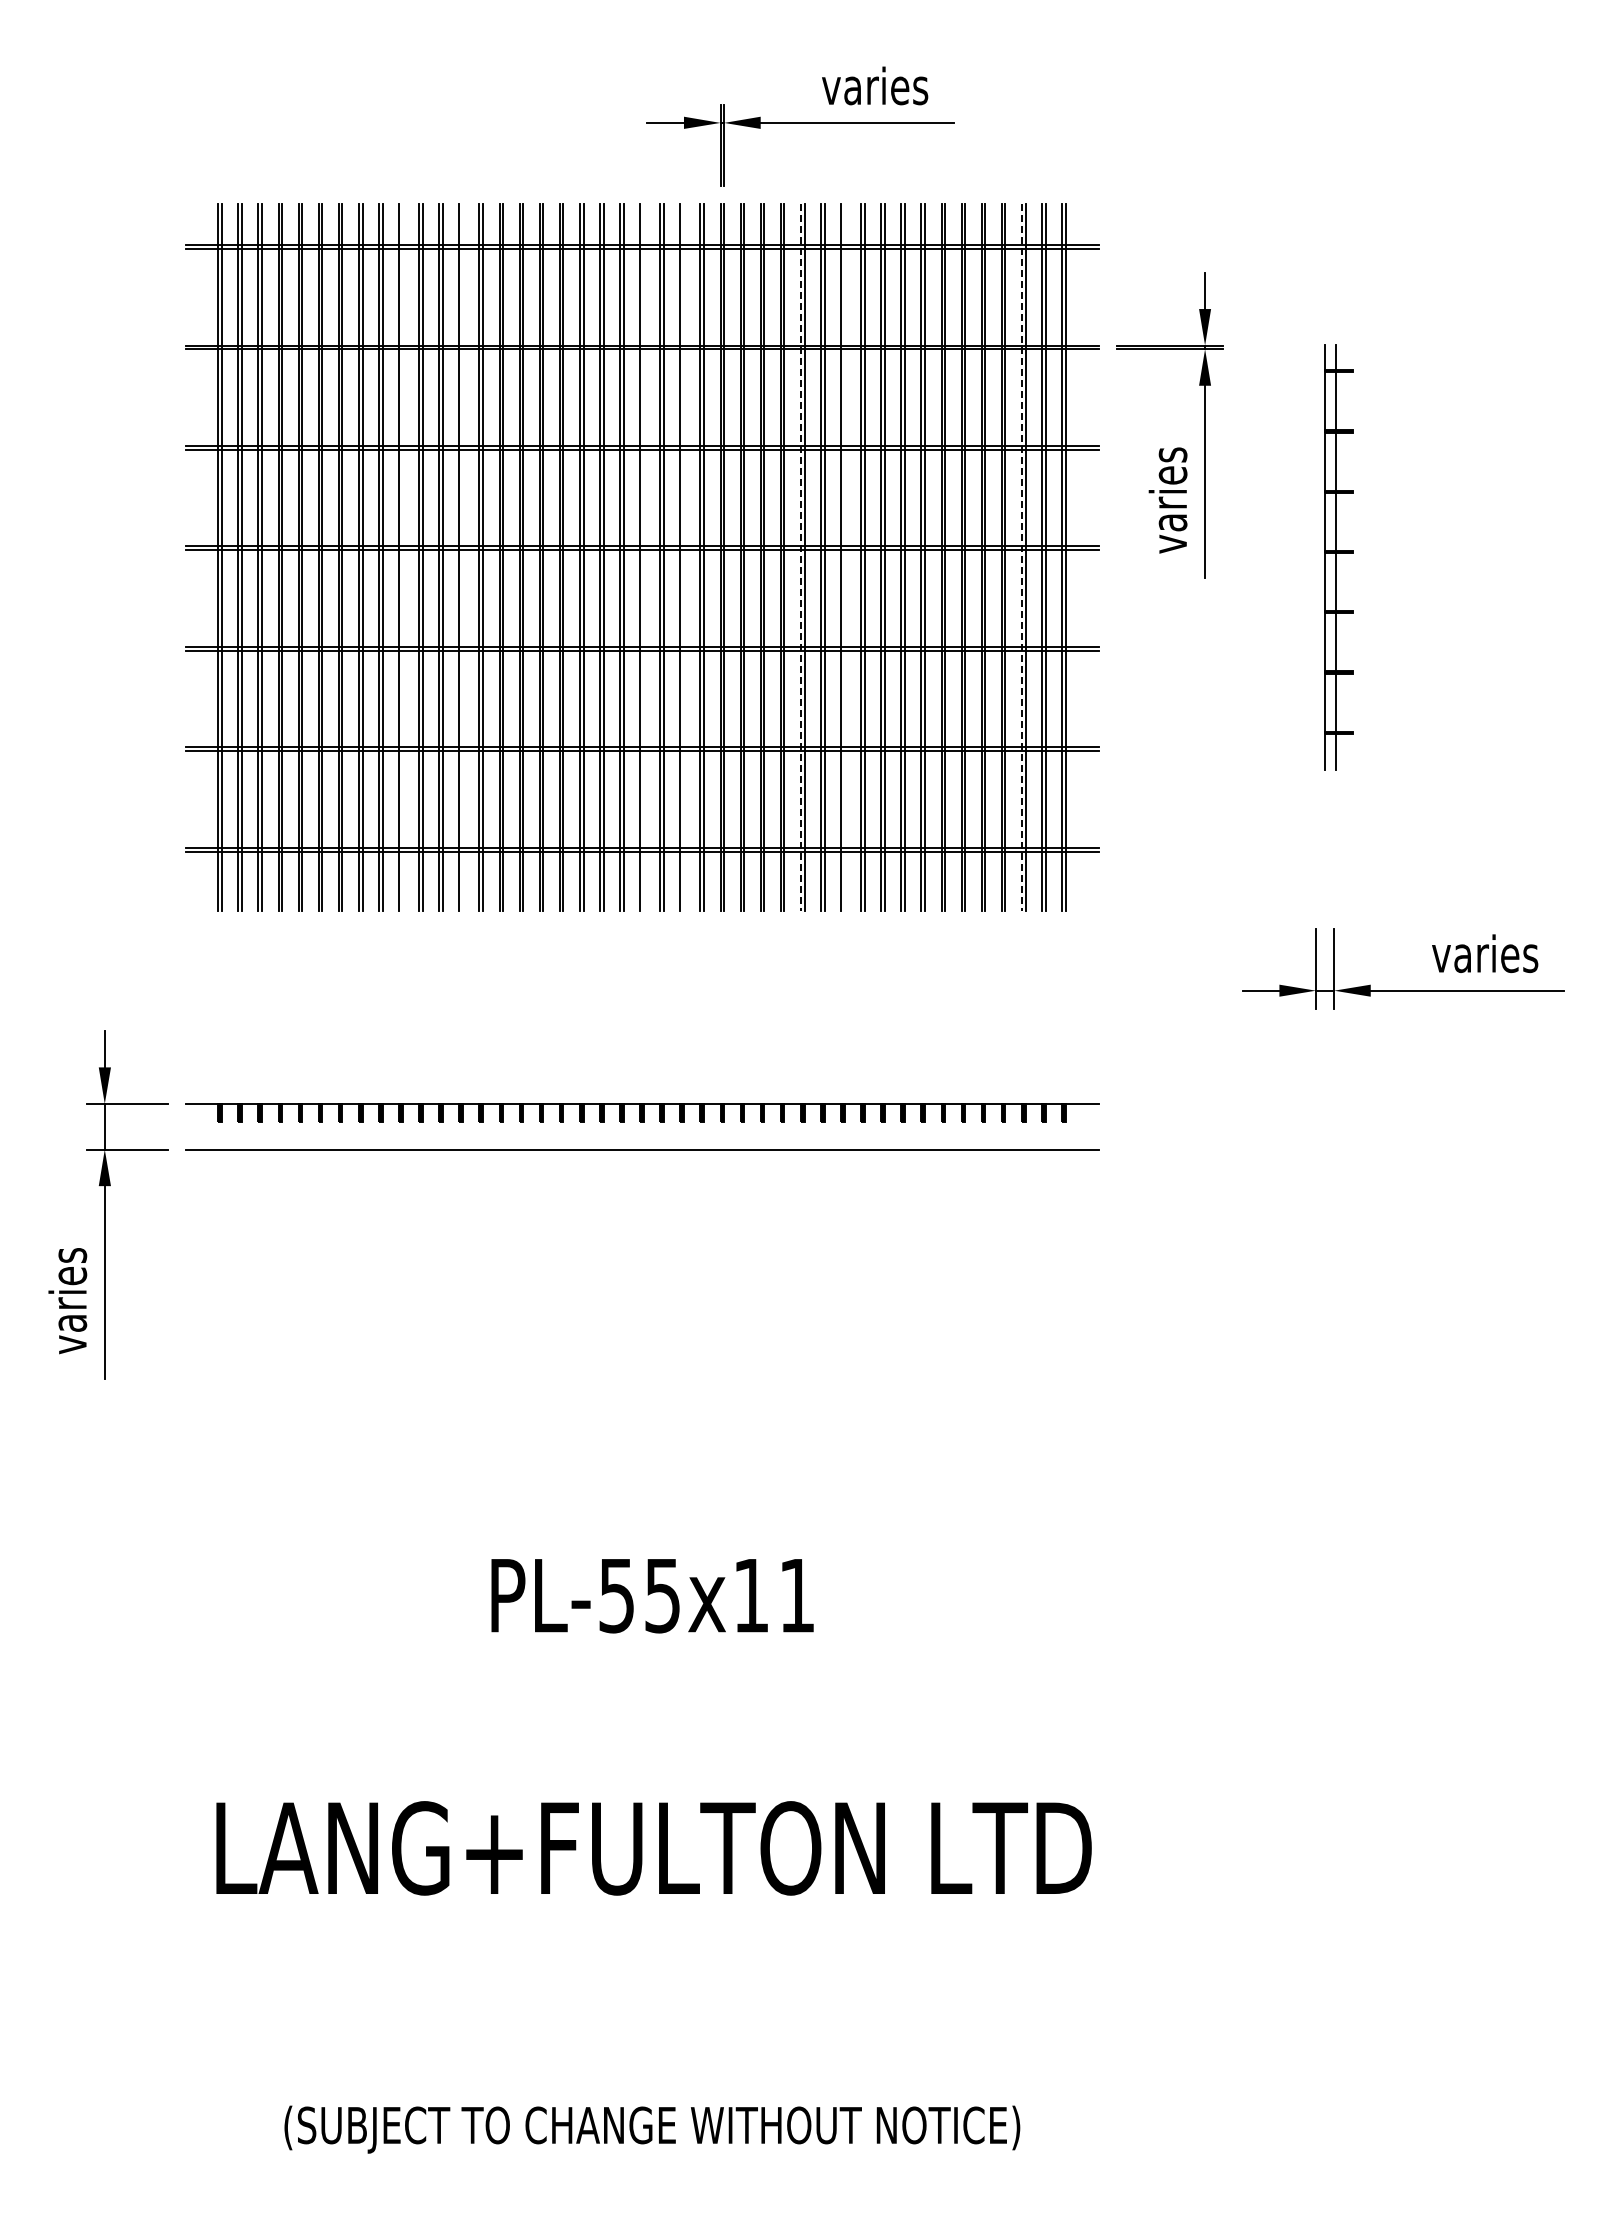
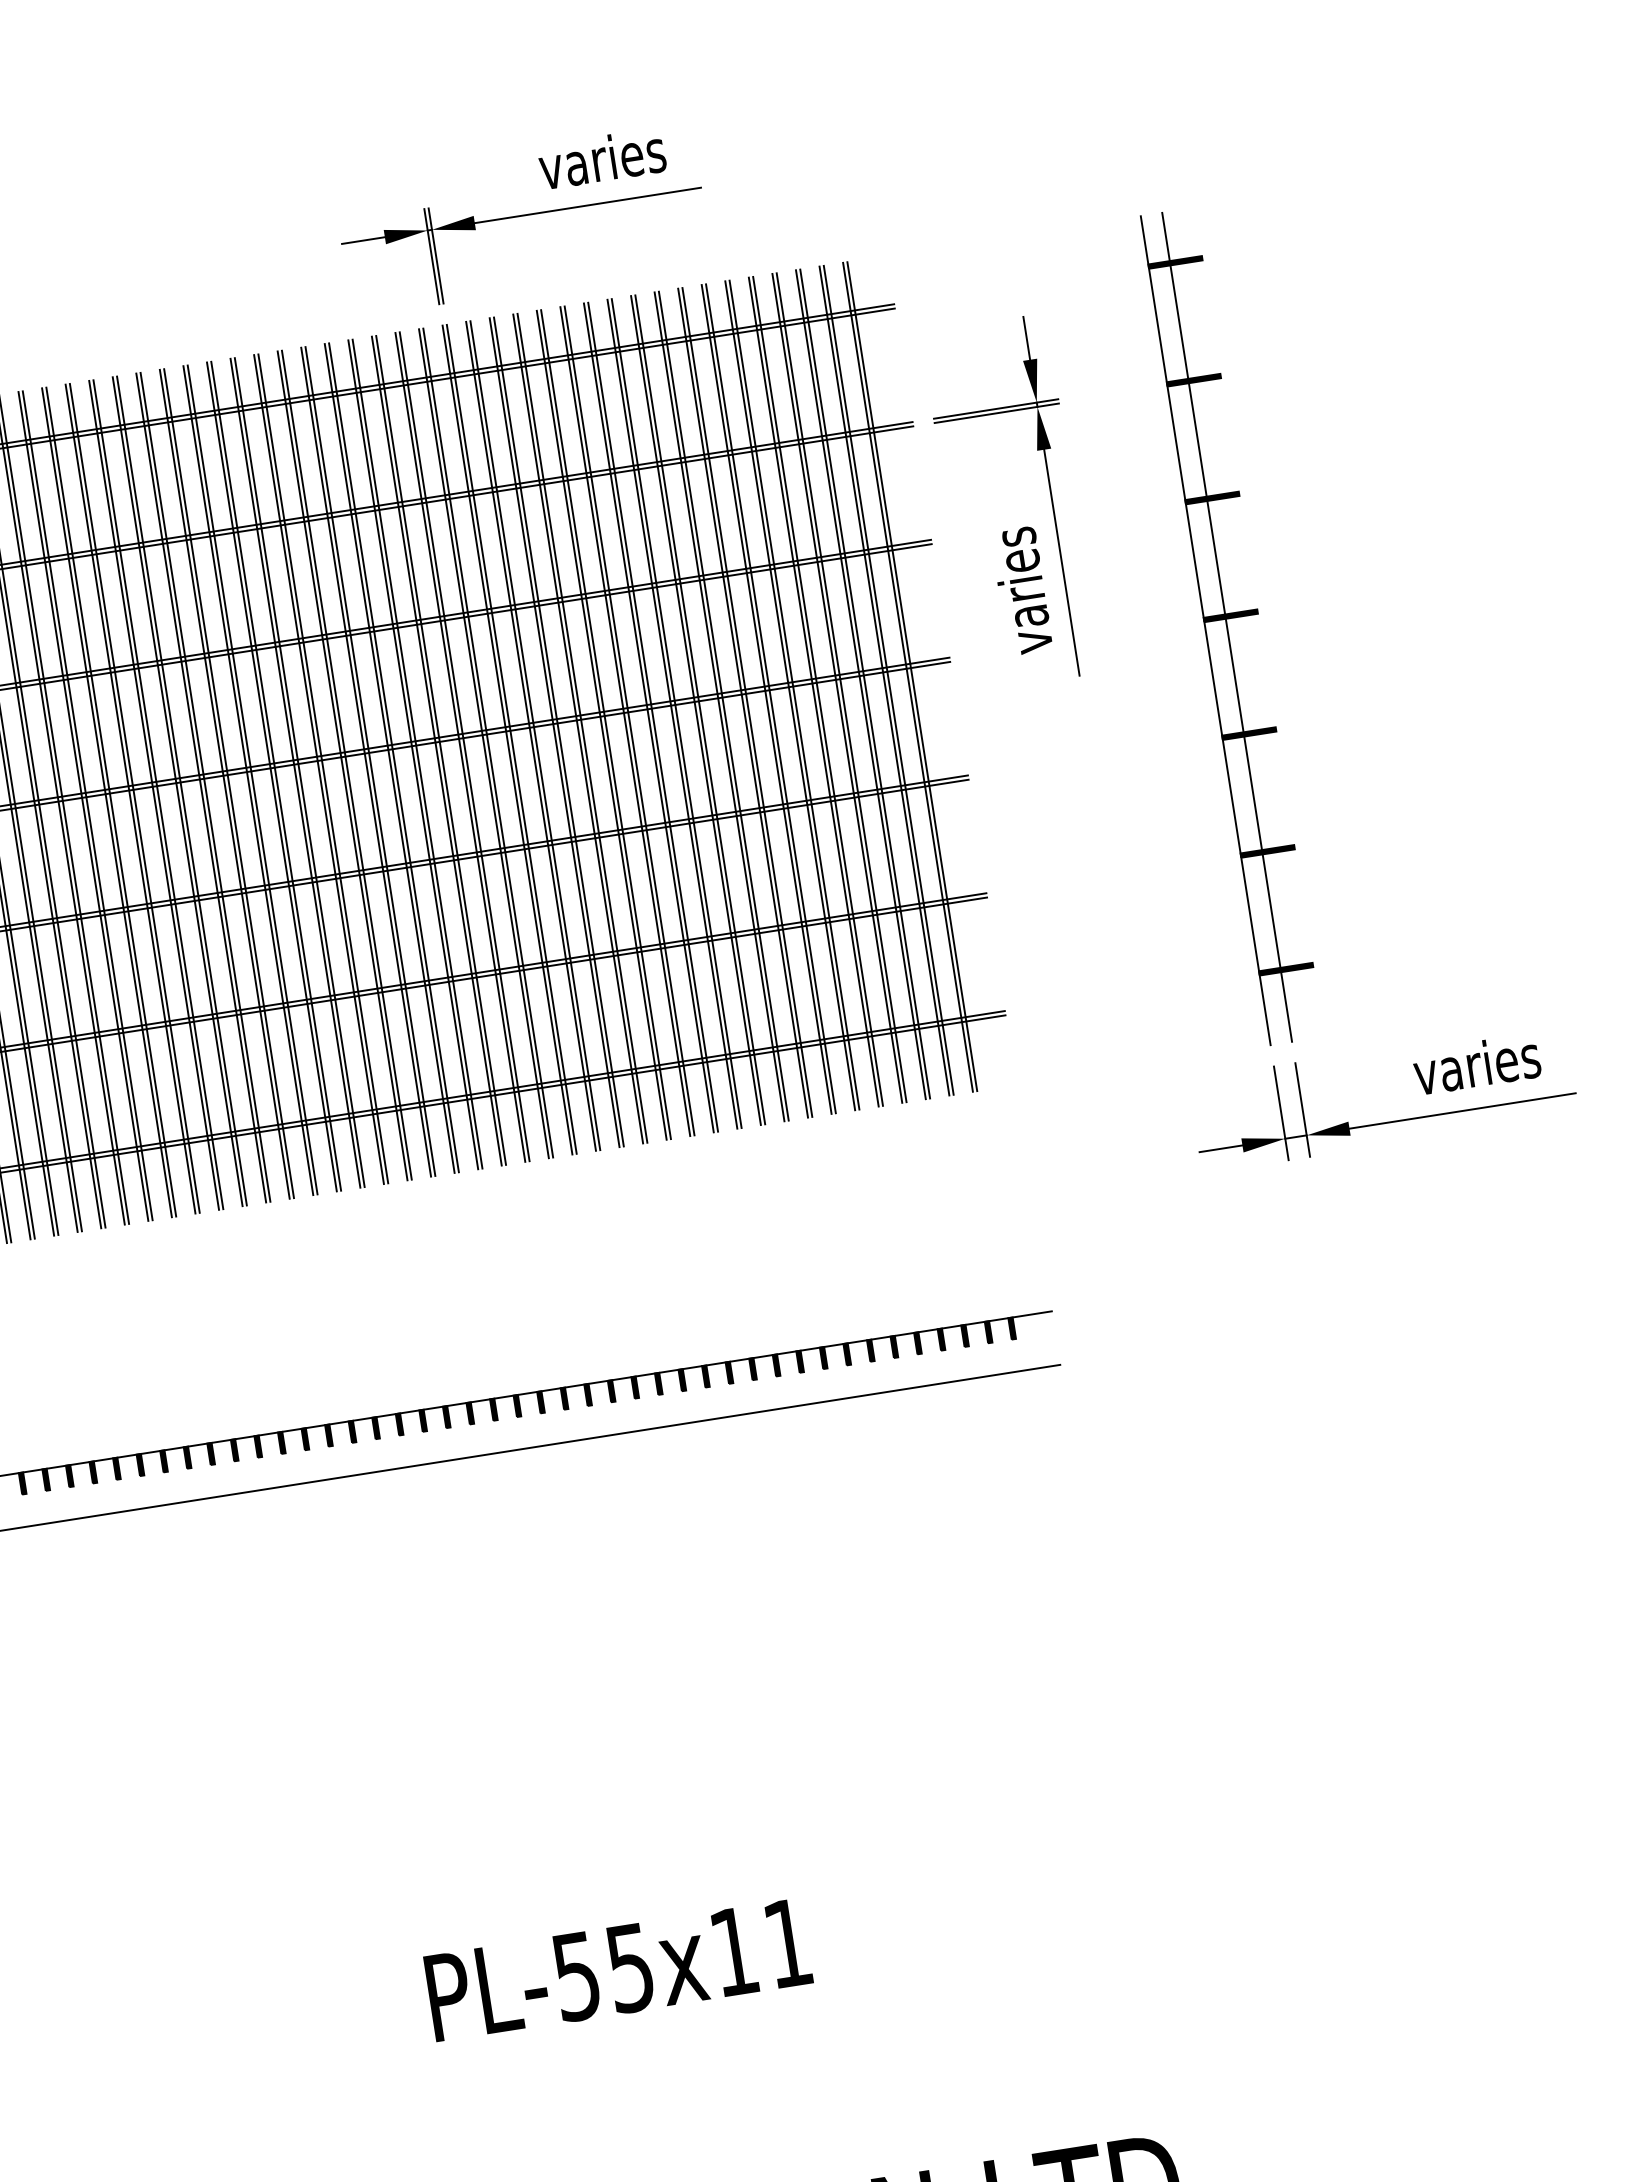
line: (402, 557) -> (134, 798), added
line: (462, 557) -> (204, 787), added
line: (643, 557) -> (417, 754), added
line: (683, 557) -> (464, 746), added
line: (800, 557) -> (601, 725), dashed -> solid
line: (844, 557) -> (652, 717), added
line: (1021, 557) -> (860, 684), dashed -> solid
part: (1338, 557) -> (1232, 626), size x1.67

